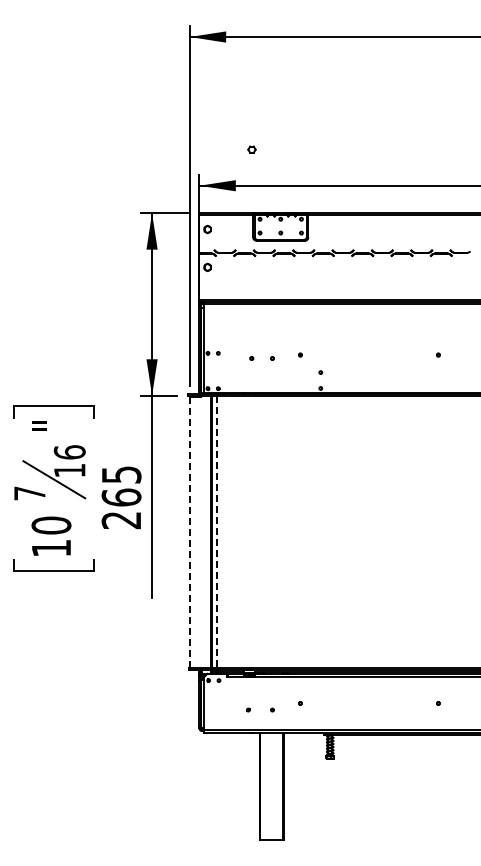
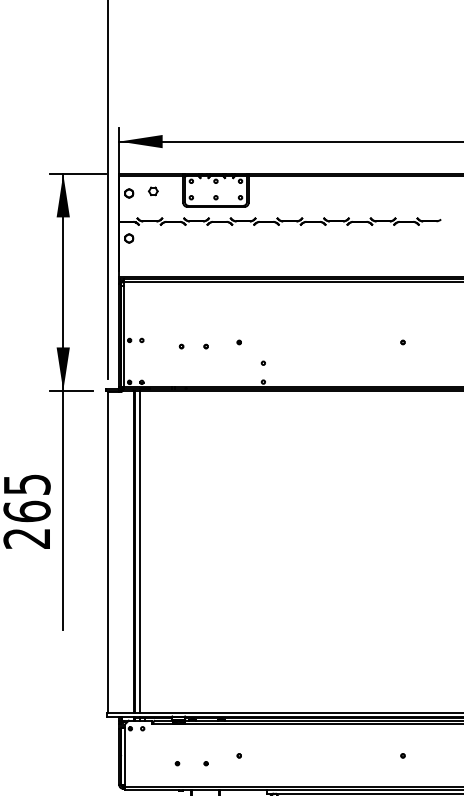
part: (251, 149) -> (152, 191), moved
line: (217, 531) -> (140, 551), dashed -> solid
line: (189, 532) -> (107, 553), dashed -> solid

